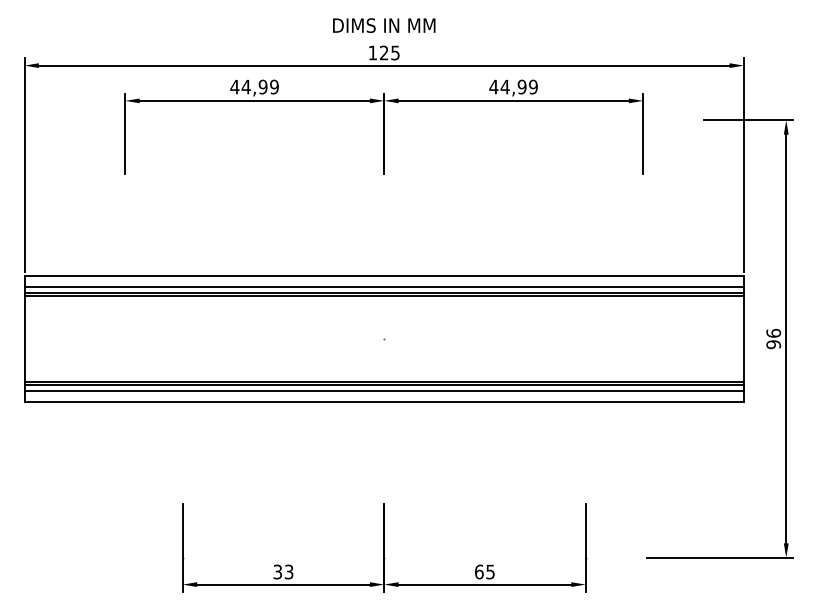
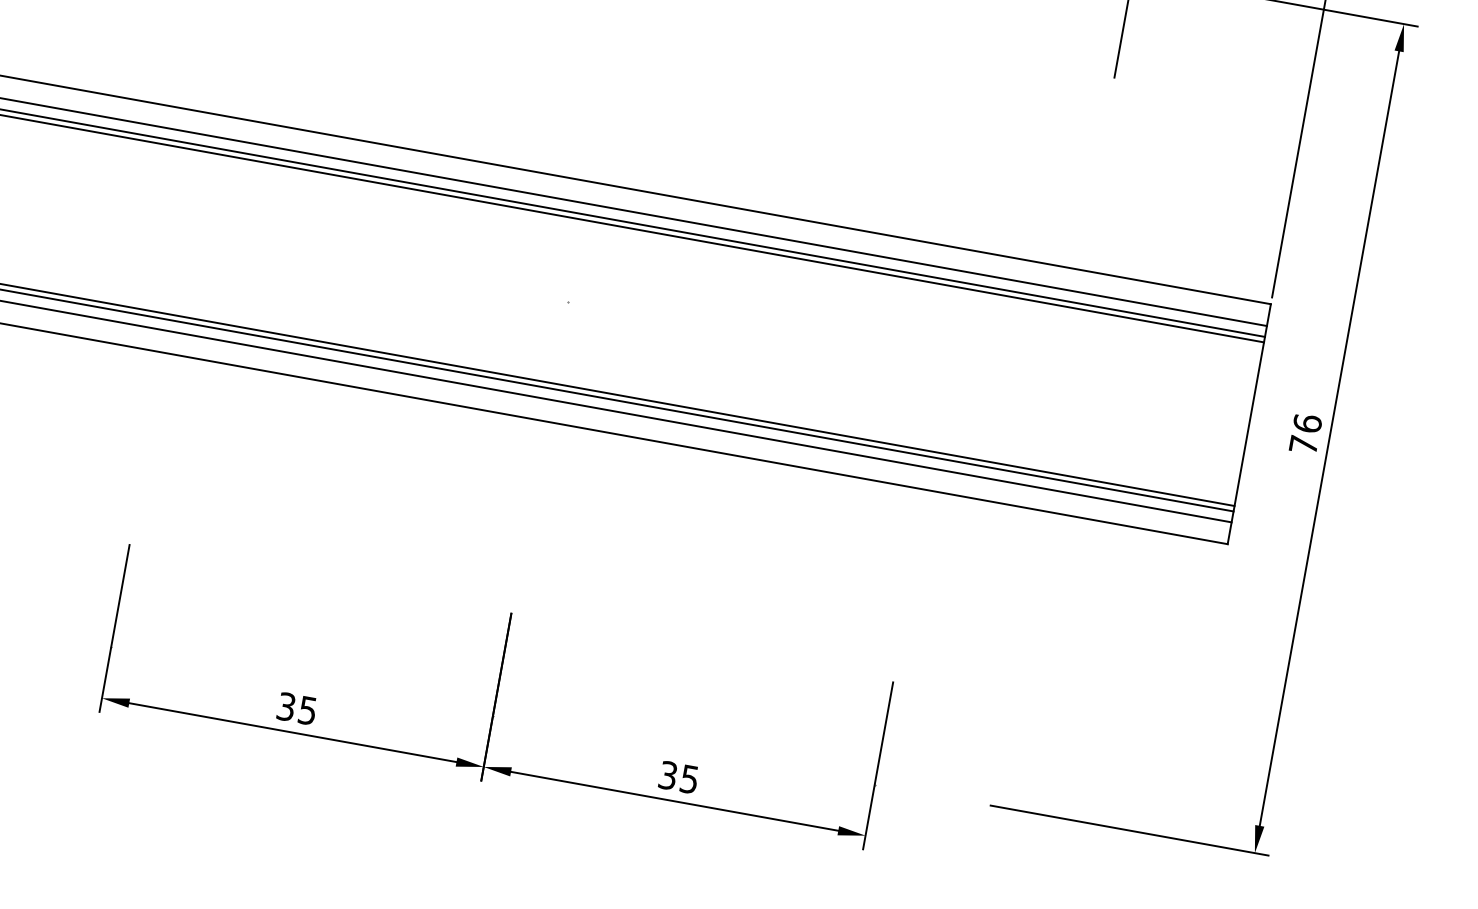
text: (773, 344) -> (1303, 444), 96 -> 76
text: (289, 571) -> (308, 709), 33 -> 35
text: (479, 571) -> (668, 774), 65 -> 35

